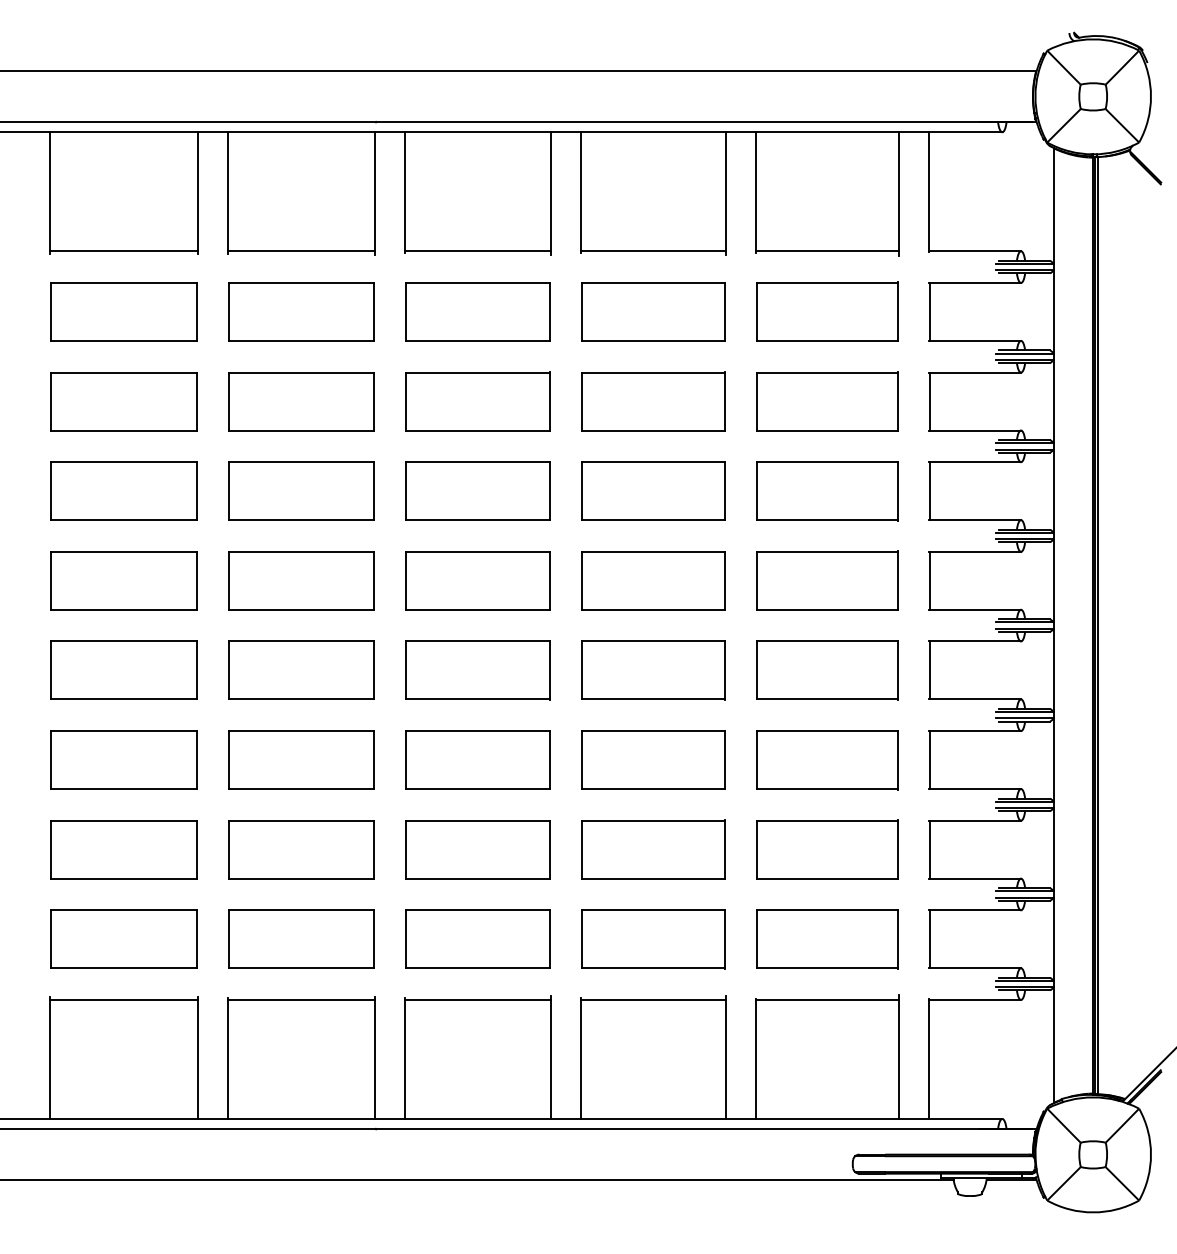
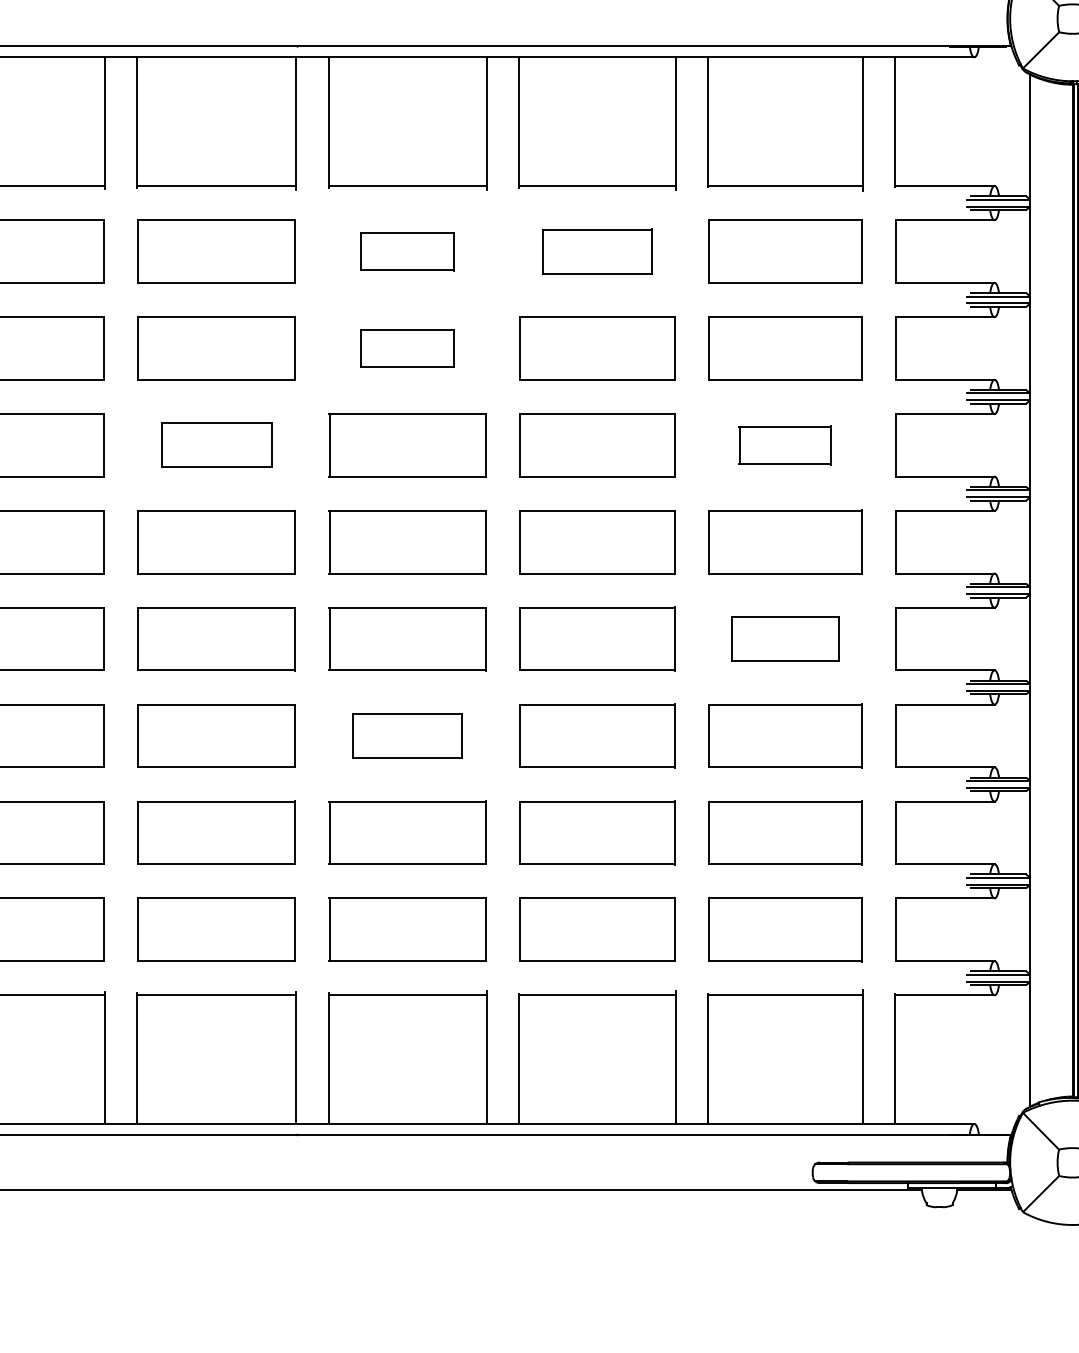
part: (477, 311) -> (407, 251), size x0.6
part: (653, 311) -> (597, 251), size x0.7
part: (477, 401) -> (407, 348), size x0.6
part: (301, 490) -> (216, 444), size x0.7
part: (827, 491) -> (785, 445), size x0.6
part: (827, 670) -> (785, 639), size x0.7
part: (477, 759) -> (407, 735), size x0.7

